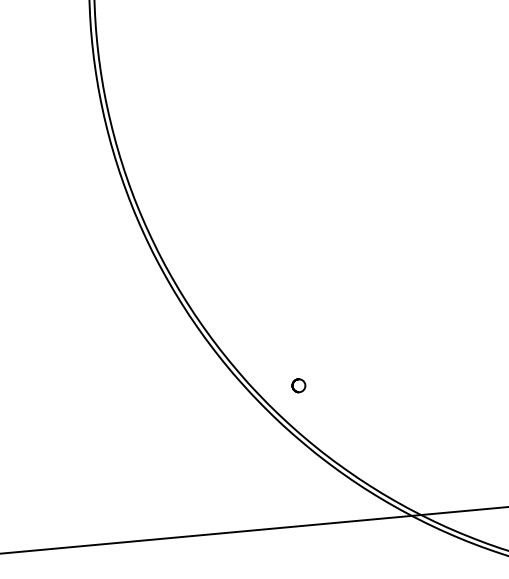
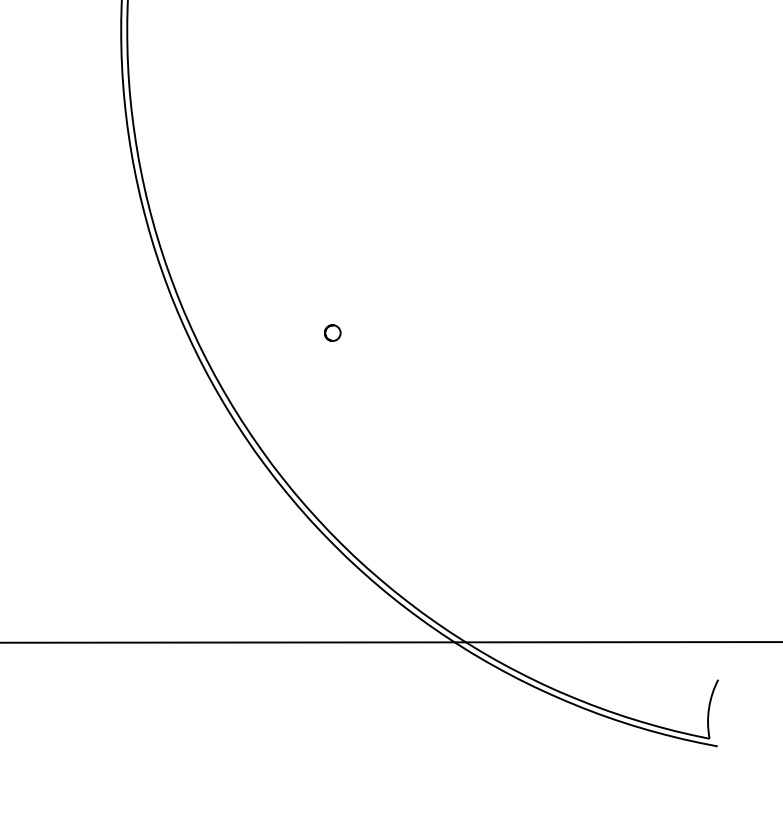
circle: (298, 385) -> (332, 332), moved

